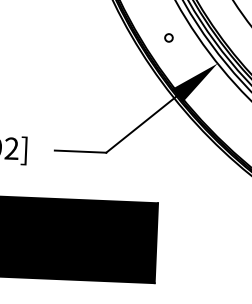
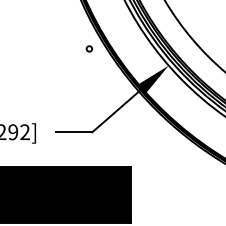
circle: (167, 37) -> (88, 48), moved

